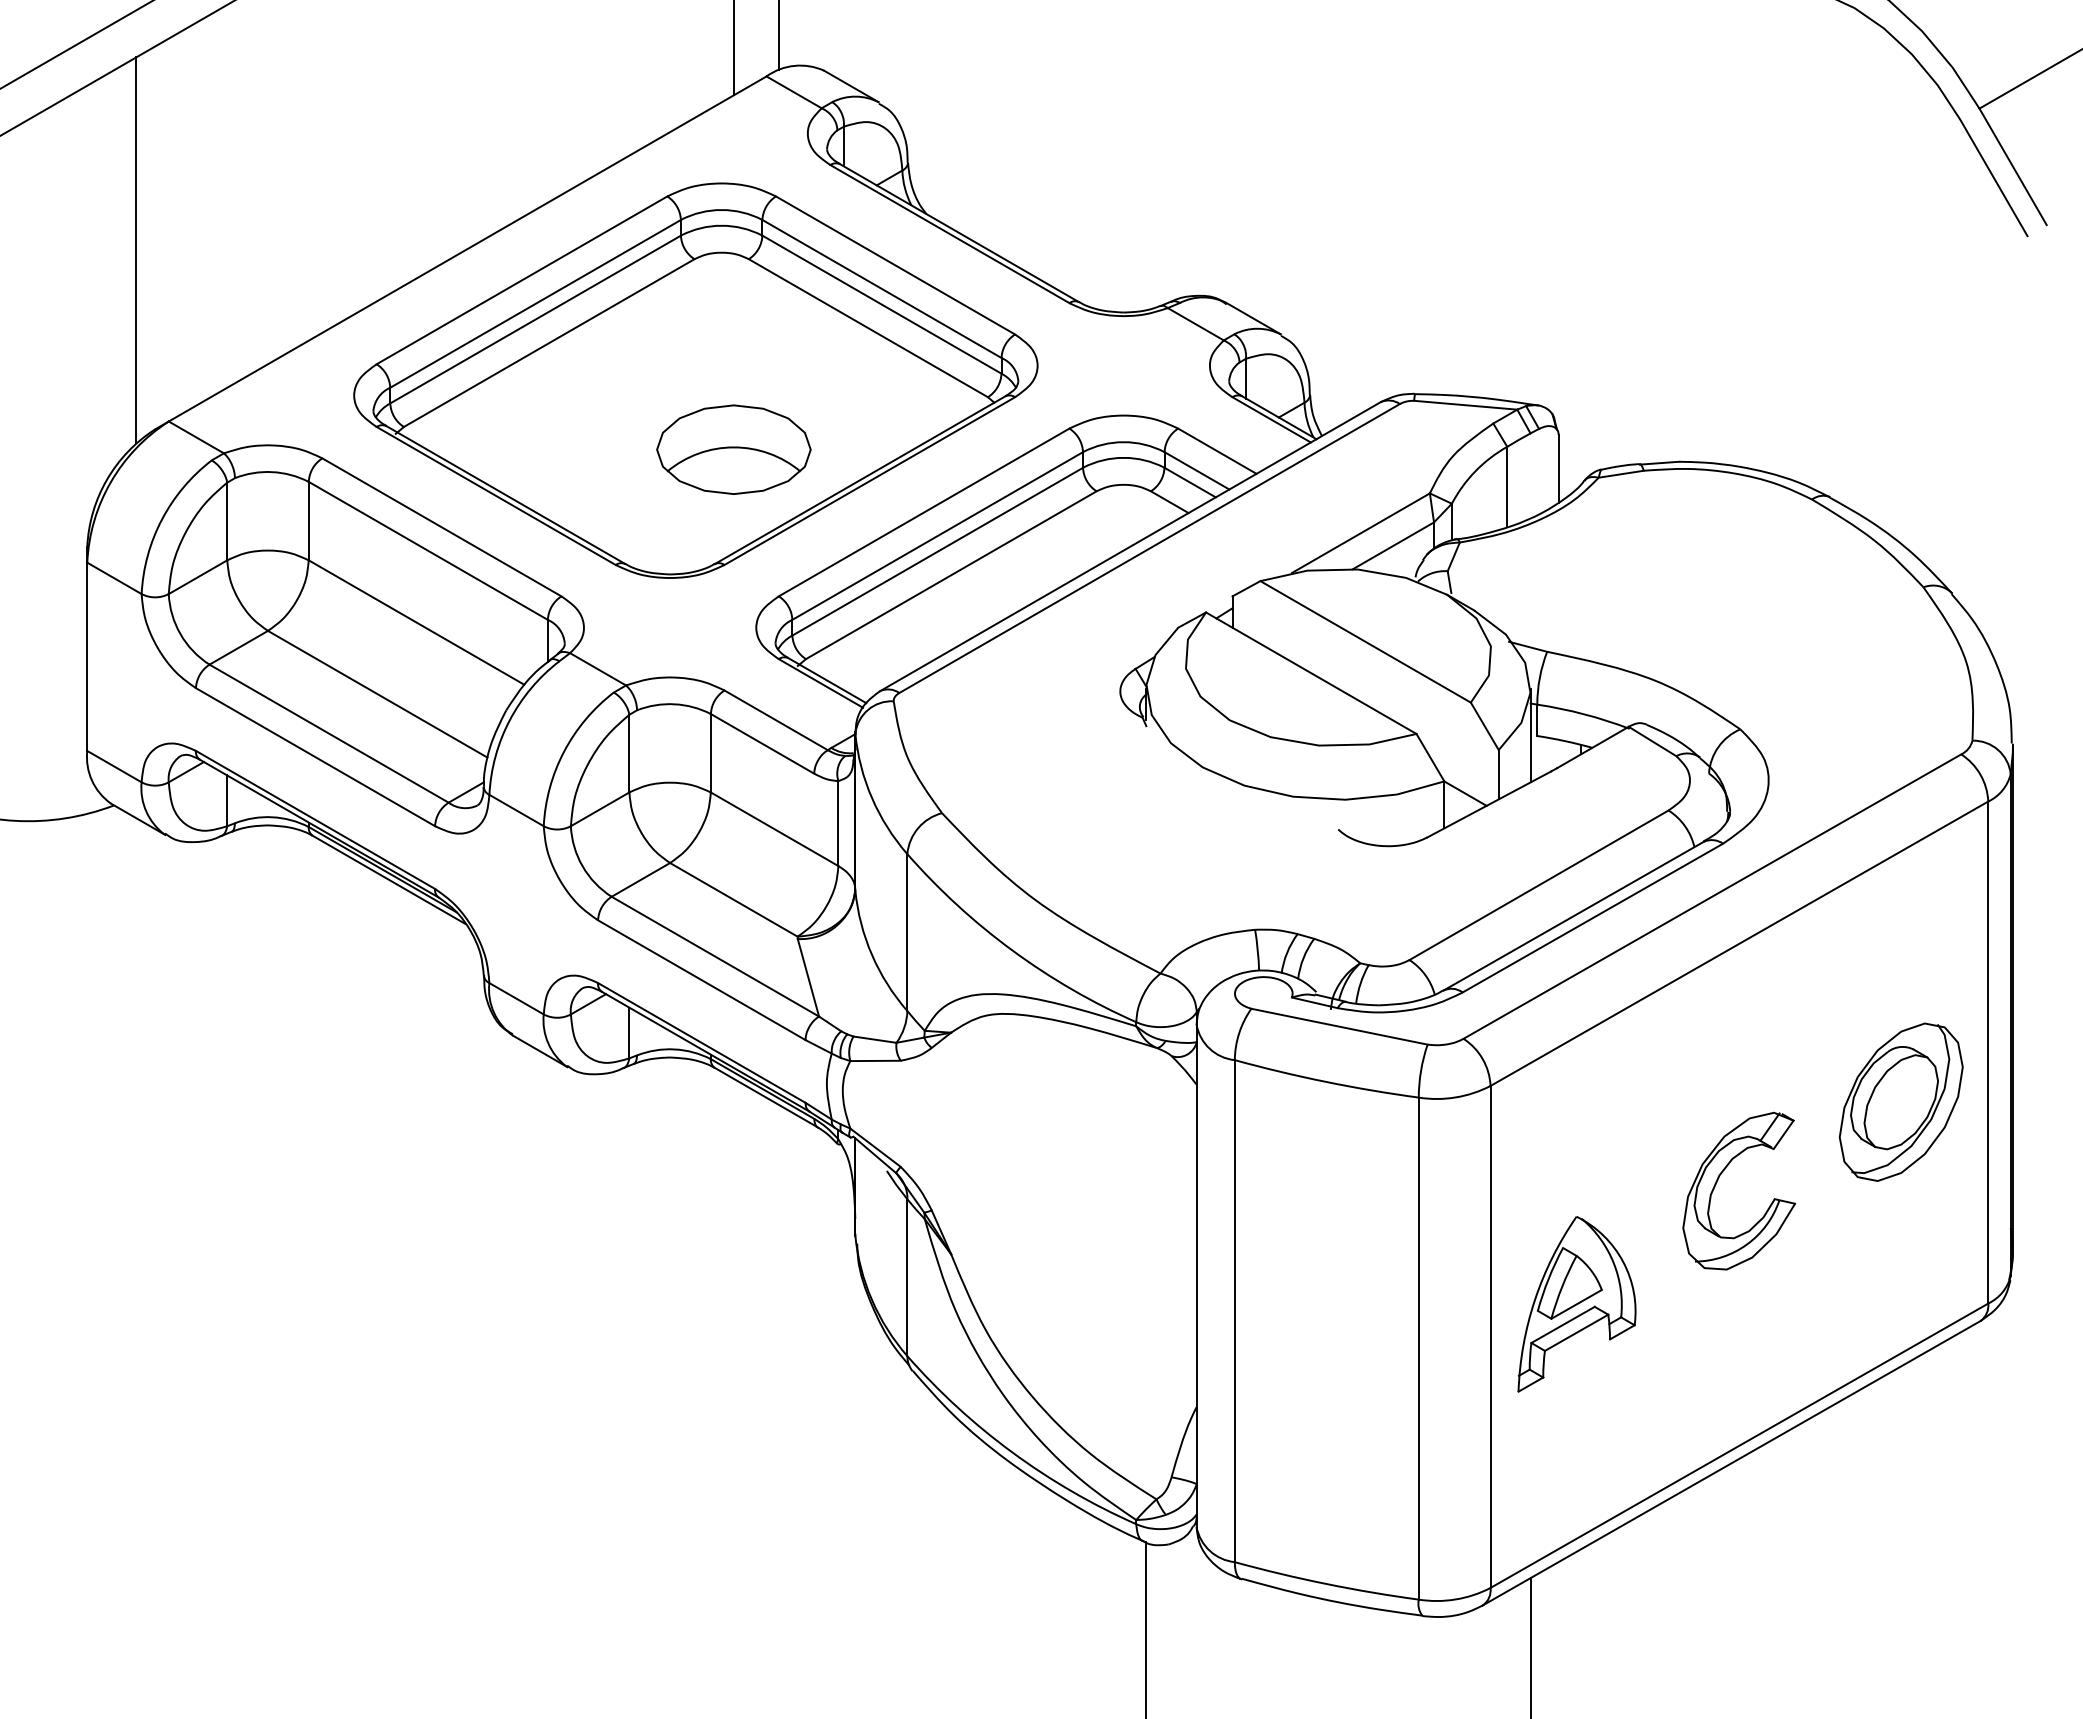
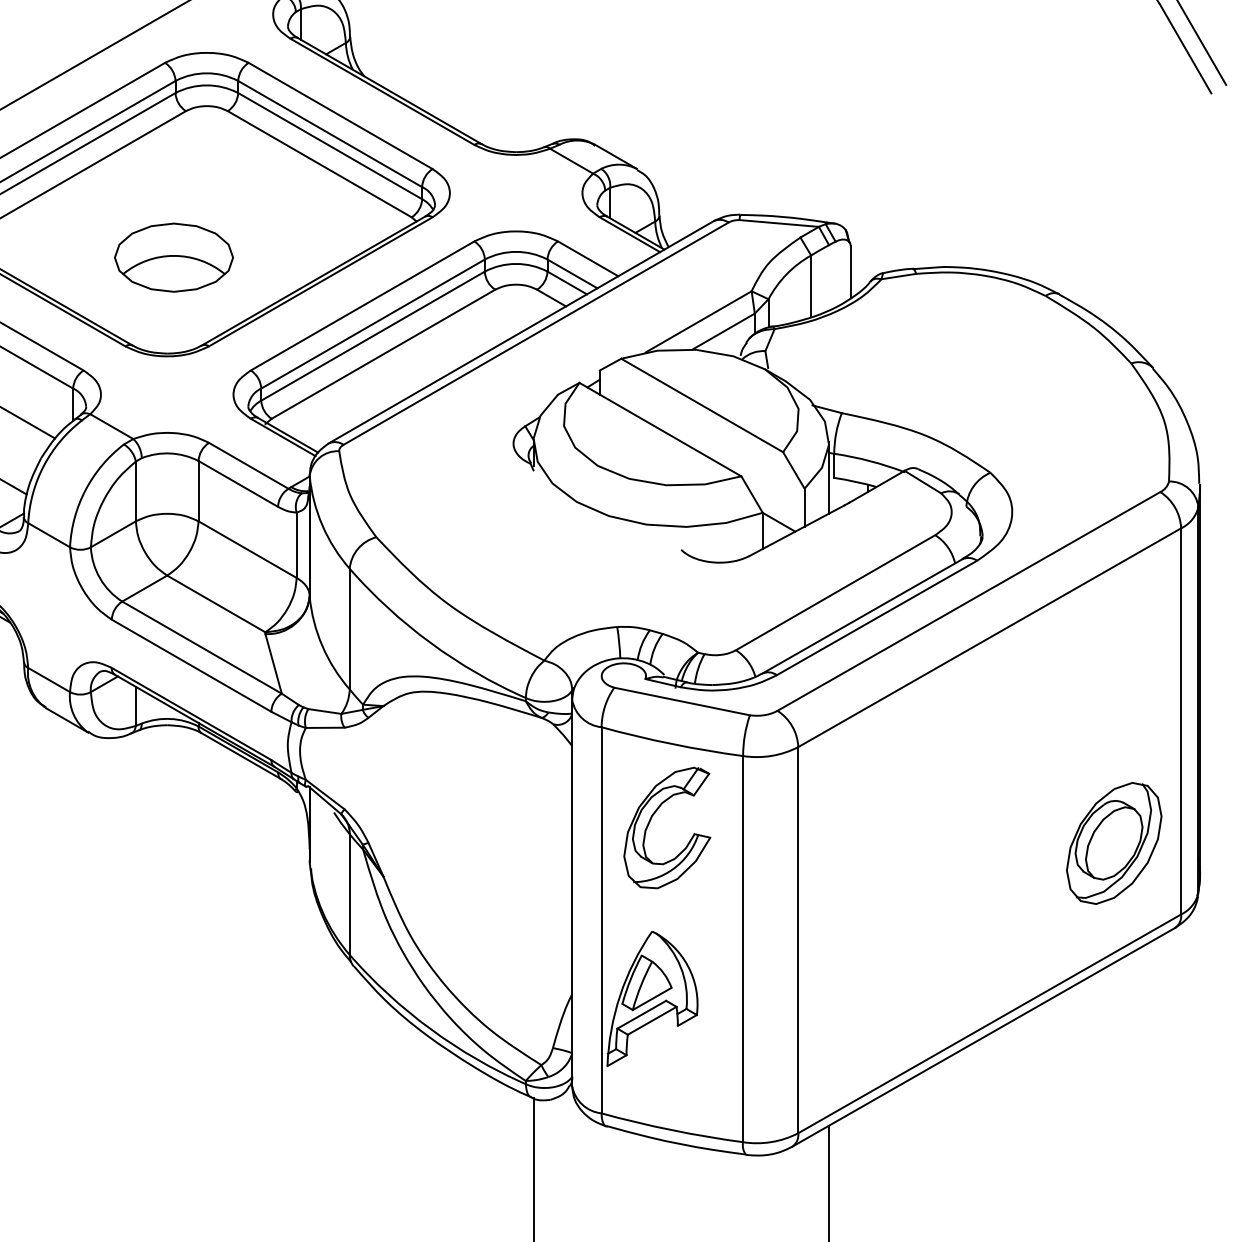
part: (733, 449) -> (173, 257), moved
part: (1900, 1101) -> (1113, 842), moved
part: (1718, 1180) -> (651, 819), moved
part: (1576, 1304) -> (652, 999), moved

